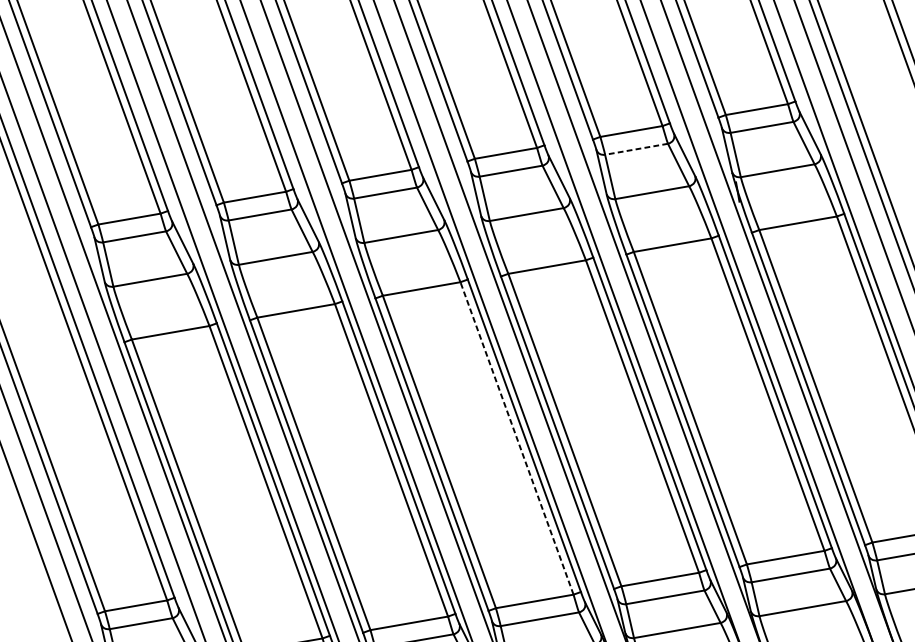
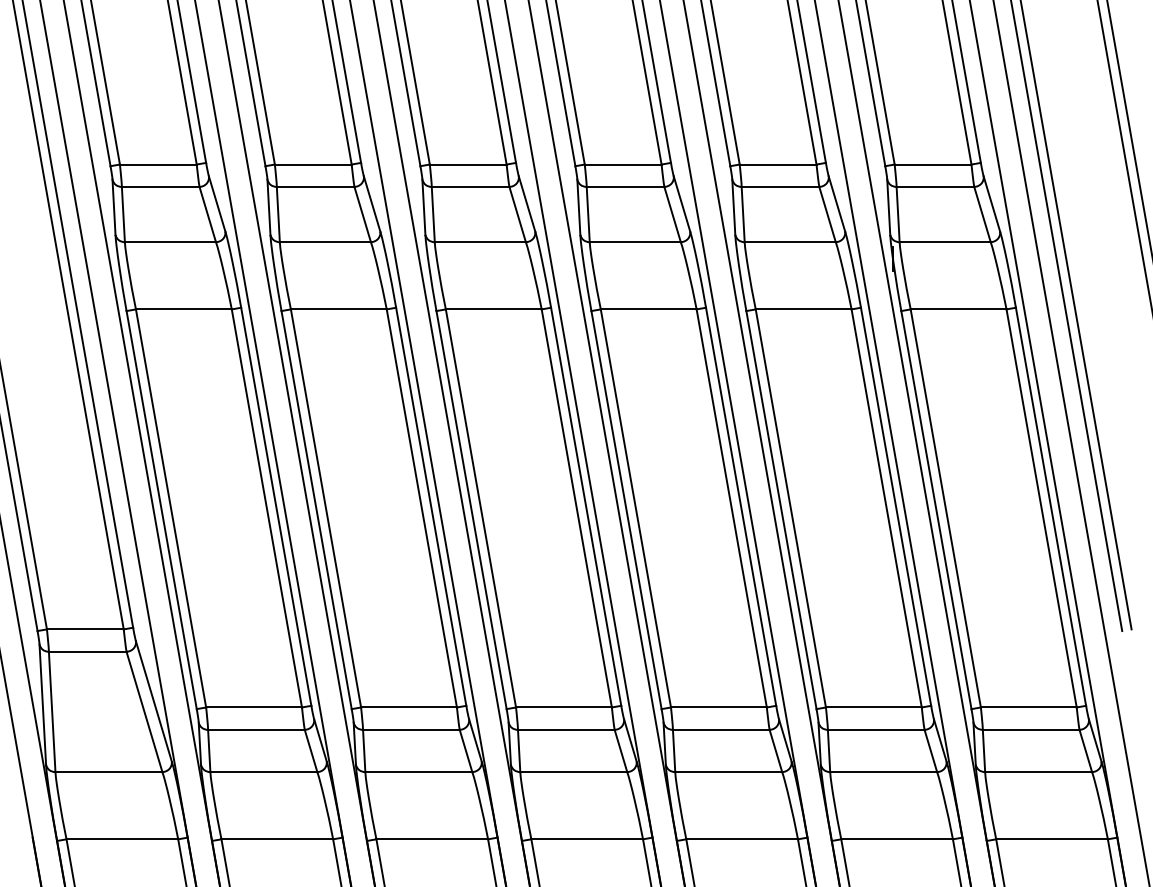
line: (636, 148) -> (780, 186), dashed -> solid
line: (516, 437) -> (576, 507), dashed -> solid

